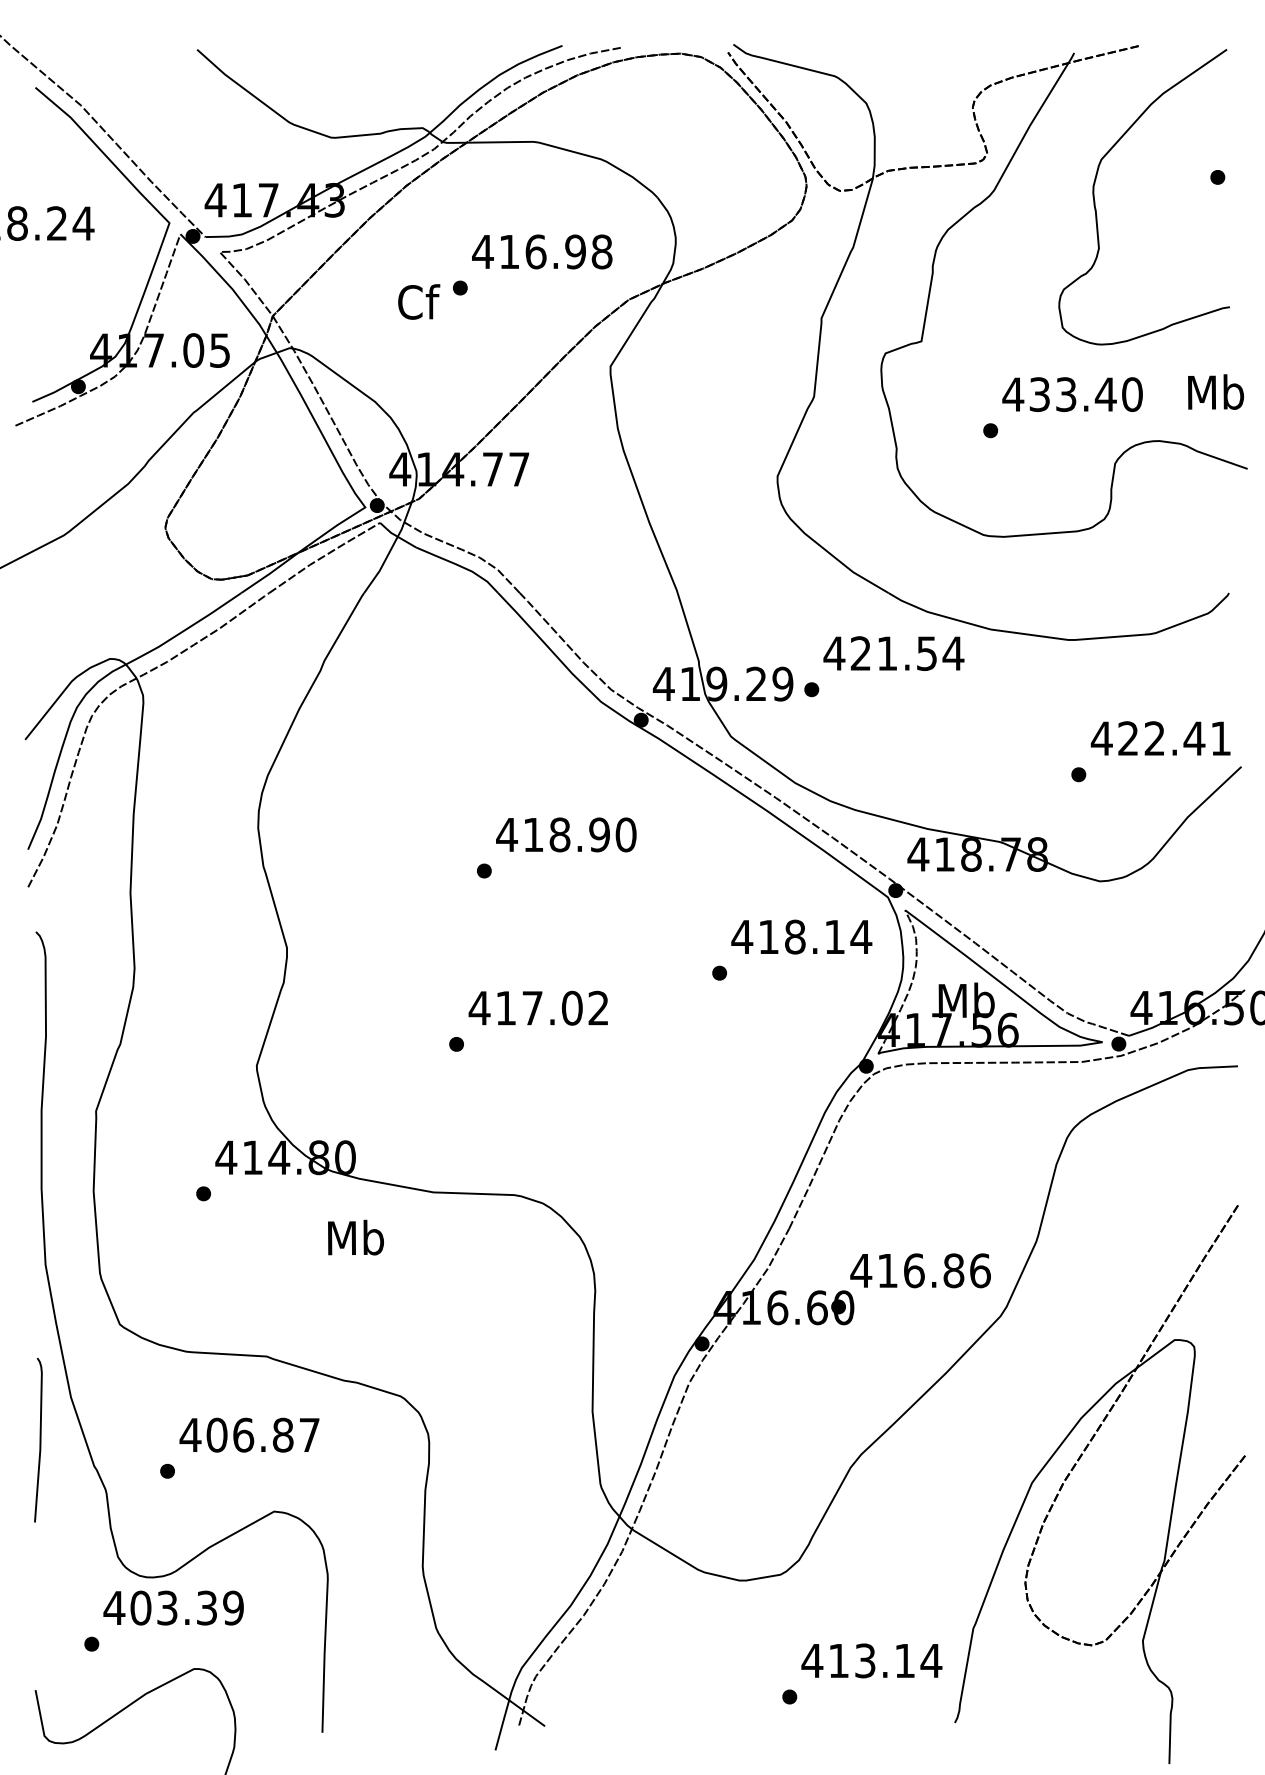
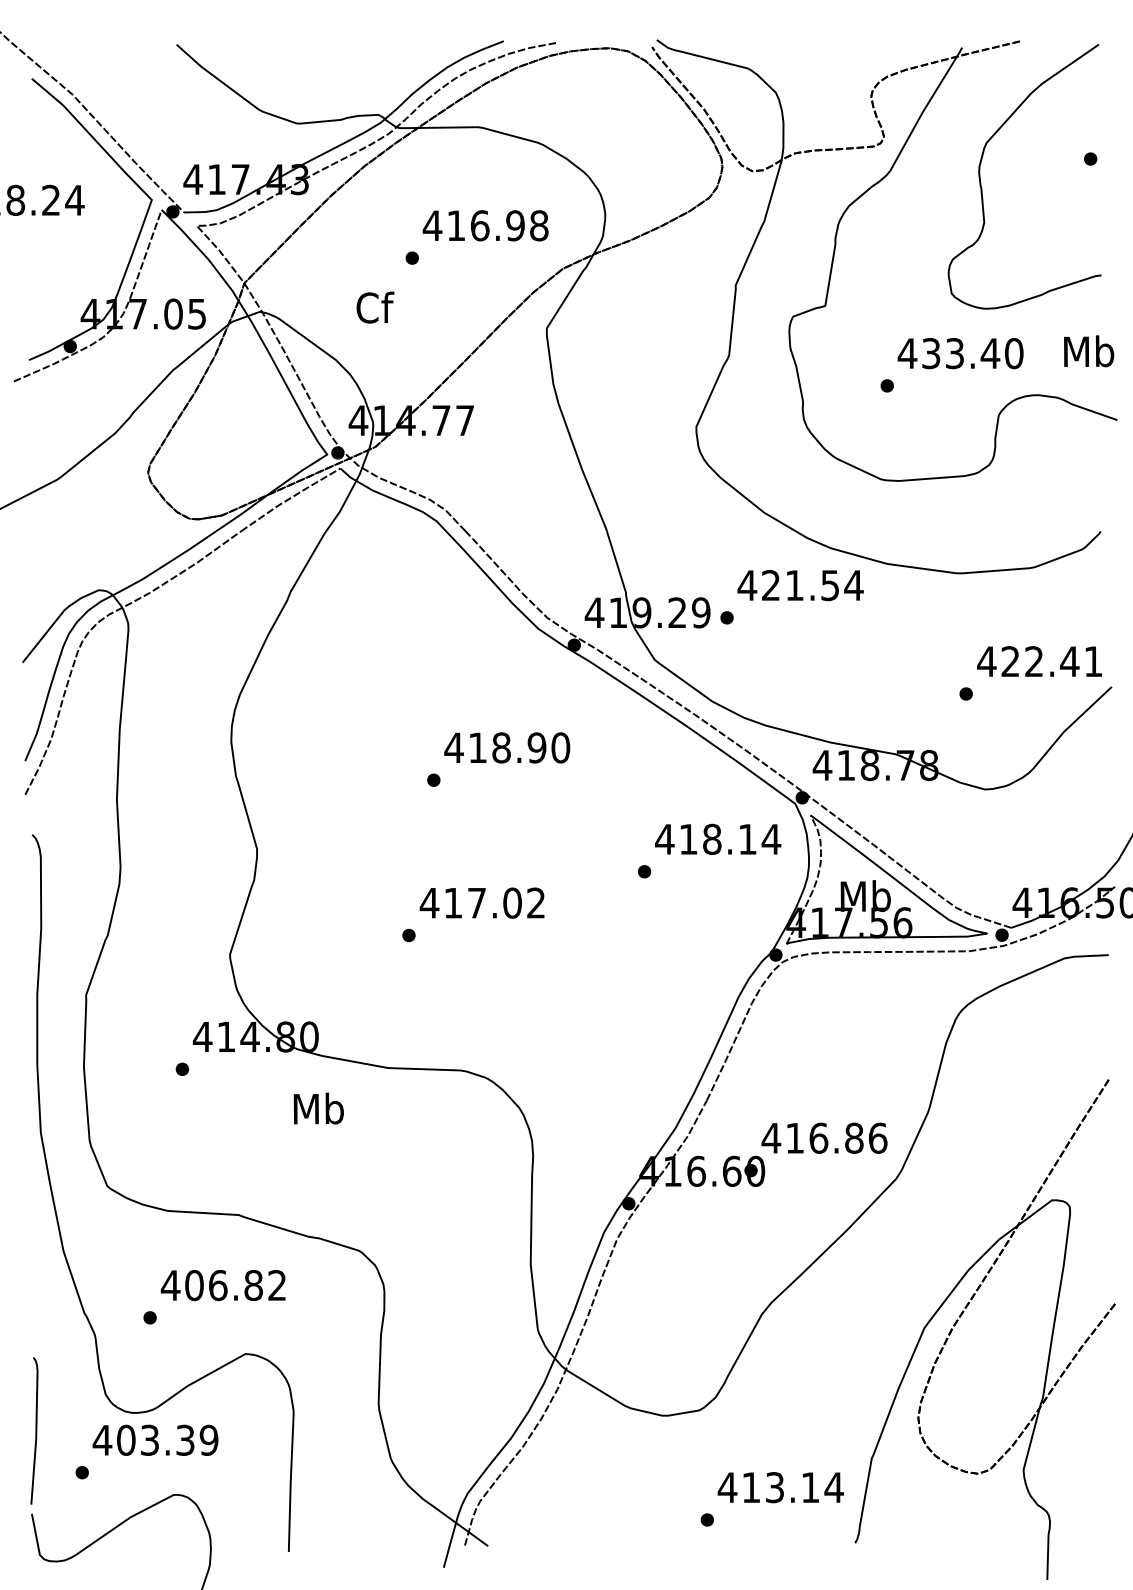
text: (419, 301) -> (375, 307), moved
text: (309, 1434) -> (277, 1284), 406.87 -> 406.82
curve: (39, 1439) -> (35, 1430), moved

